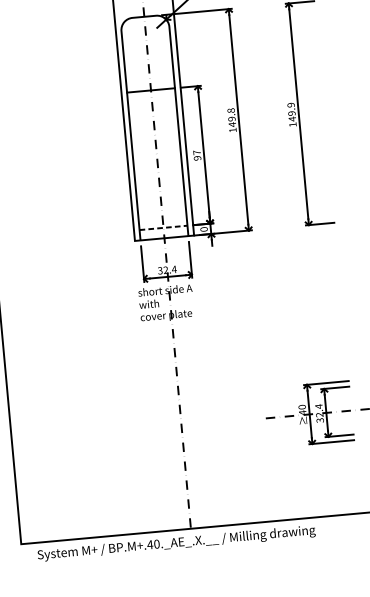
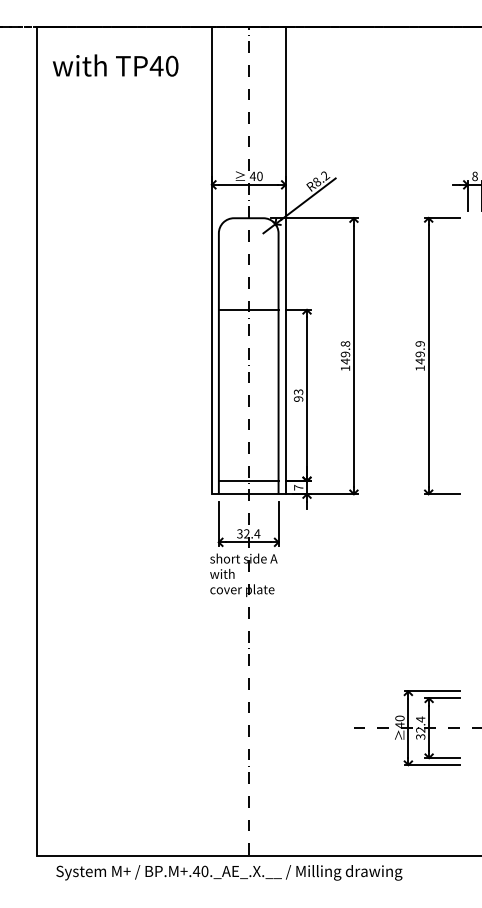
text: (196, 152) -> (298, 391), 97 -> 93
line: (163, 228) -> (248, 481), dashed -> solid
text: (203, 229) -> (298, 487), 0 -> 7

